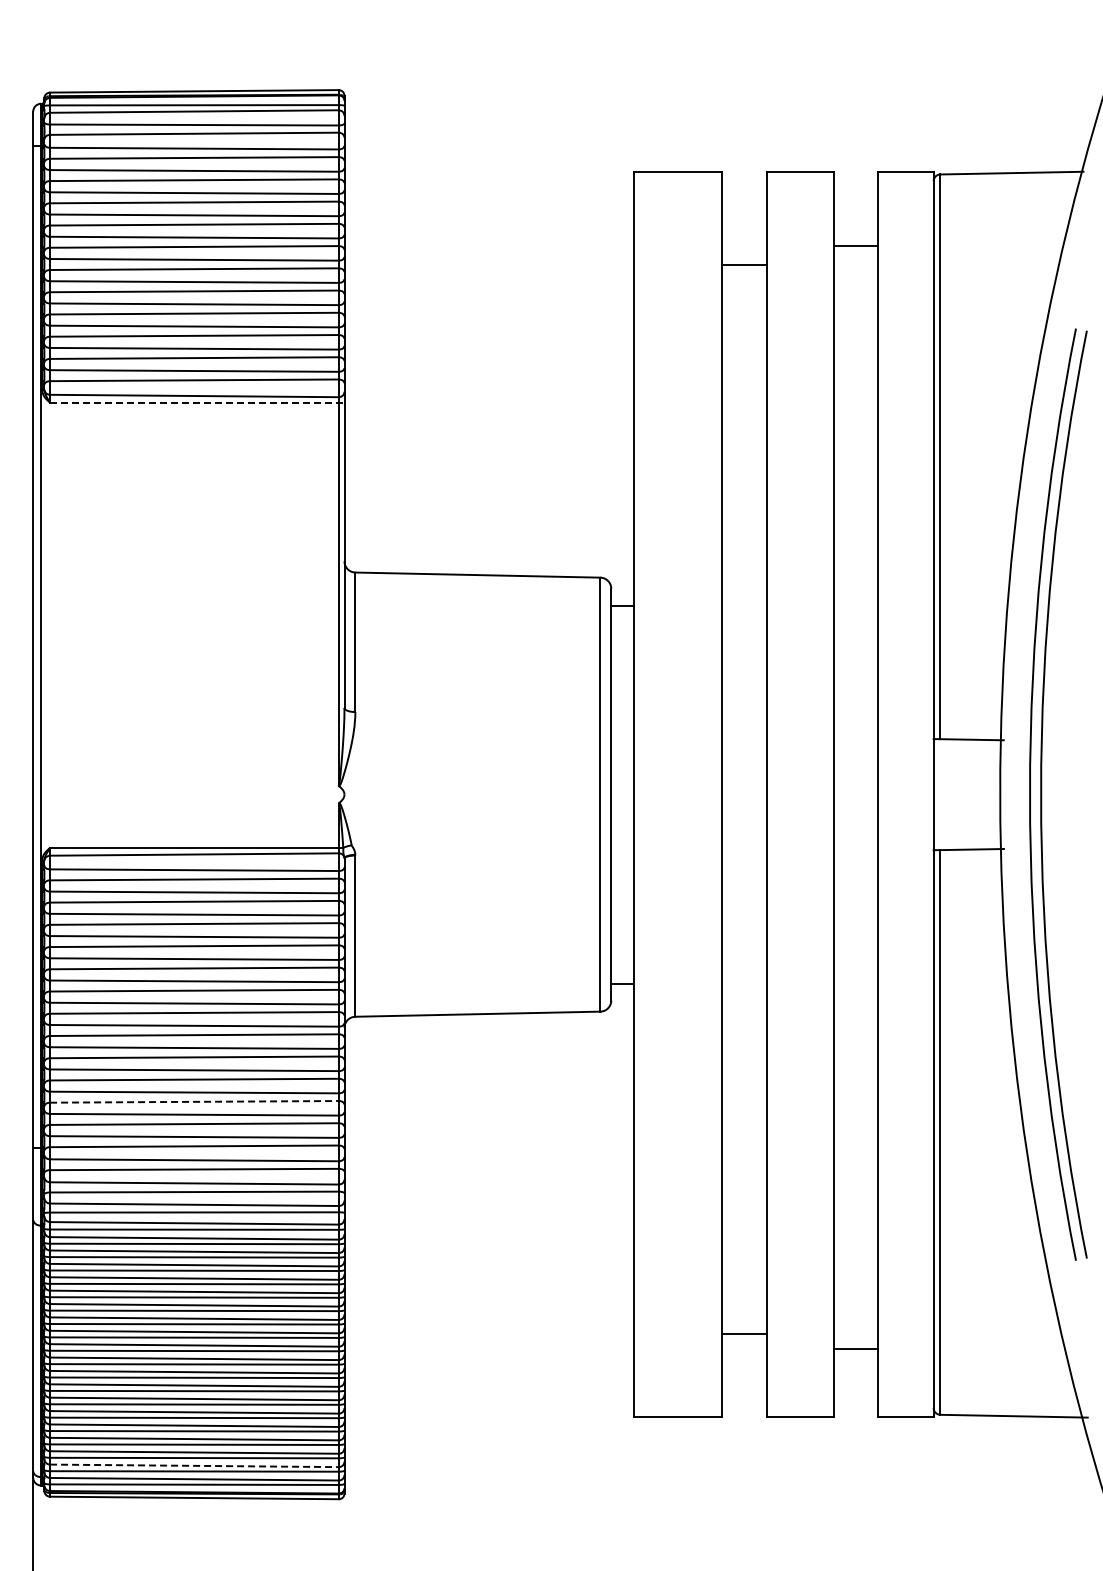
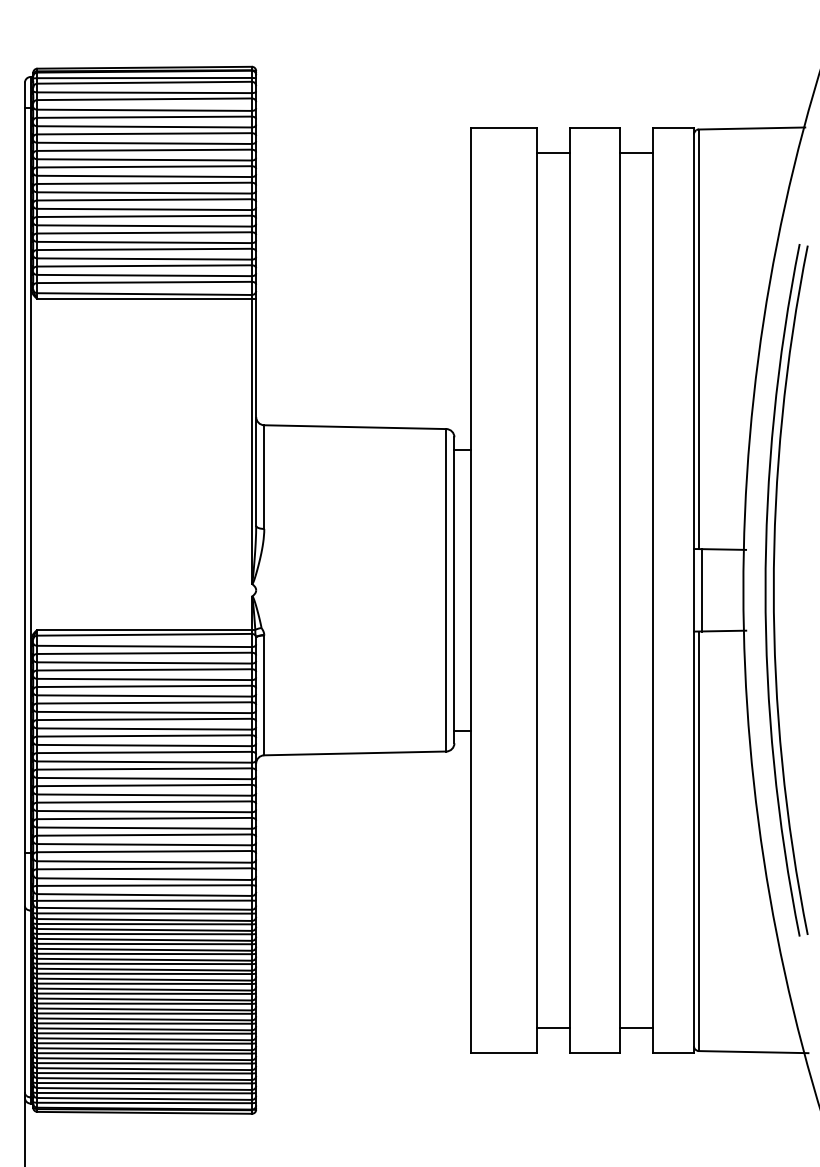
line: (855, 246) -> (635, 152), moved
line: (744, 265) -> (553, 152), moved
line: (197, 402) -> (146, 298), dashed -> solid
line: (944, 794) -> (701, 590), added
line: (194, 1101) -> (144, 818), dashed -> solid
line: (744, 1333) -> (553, 1027), moved
line: (855, 1348) -> (635, 1027), moved
line: (194, 1465) -> (144, 1088), dashed -> solid

